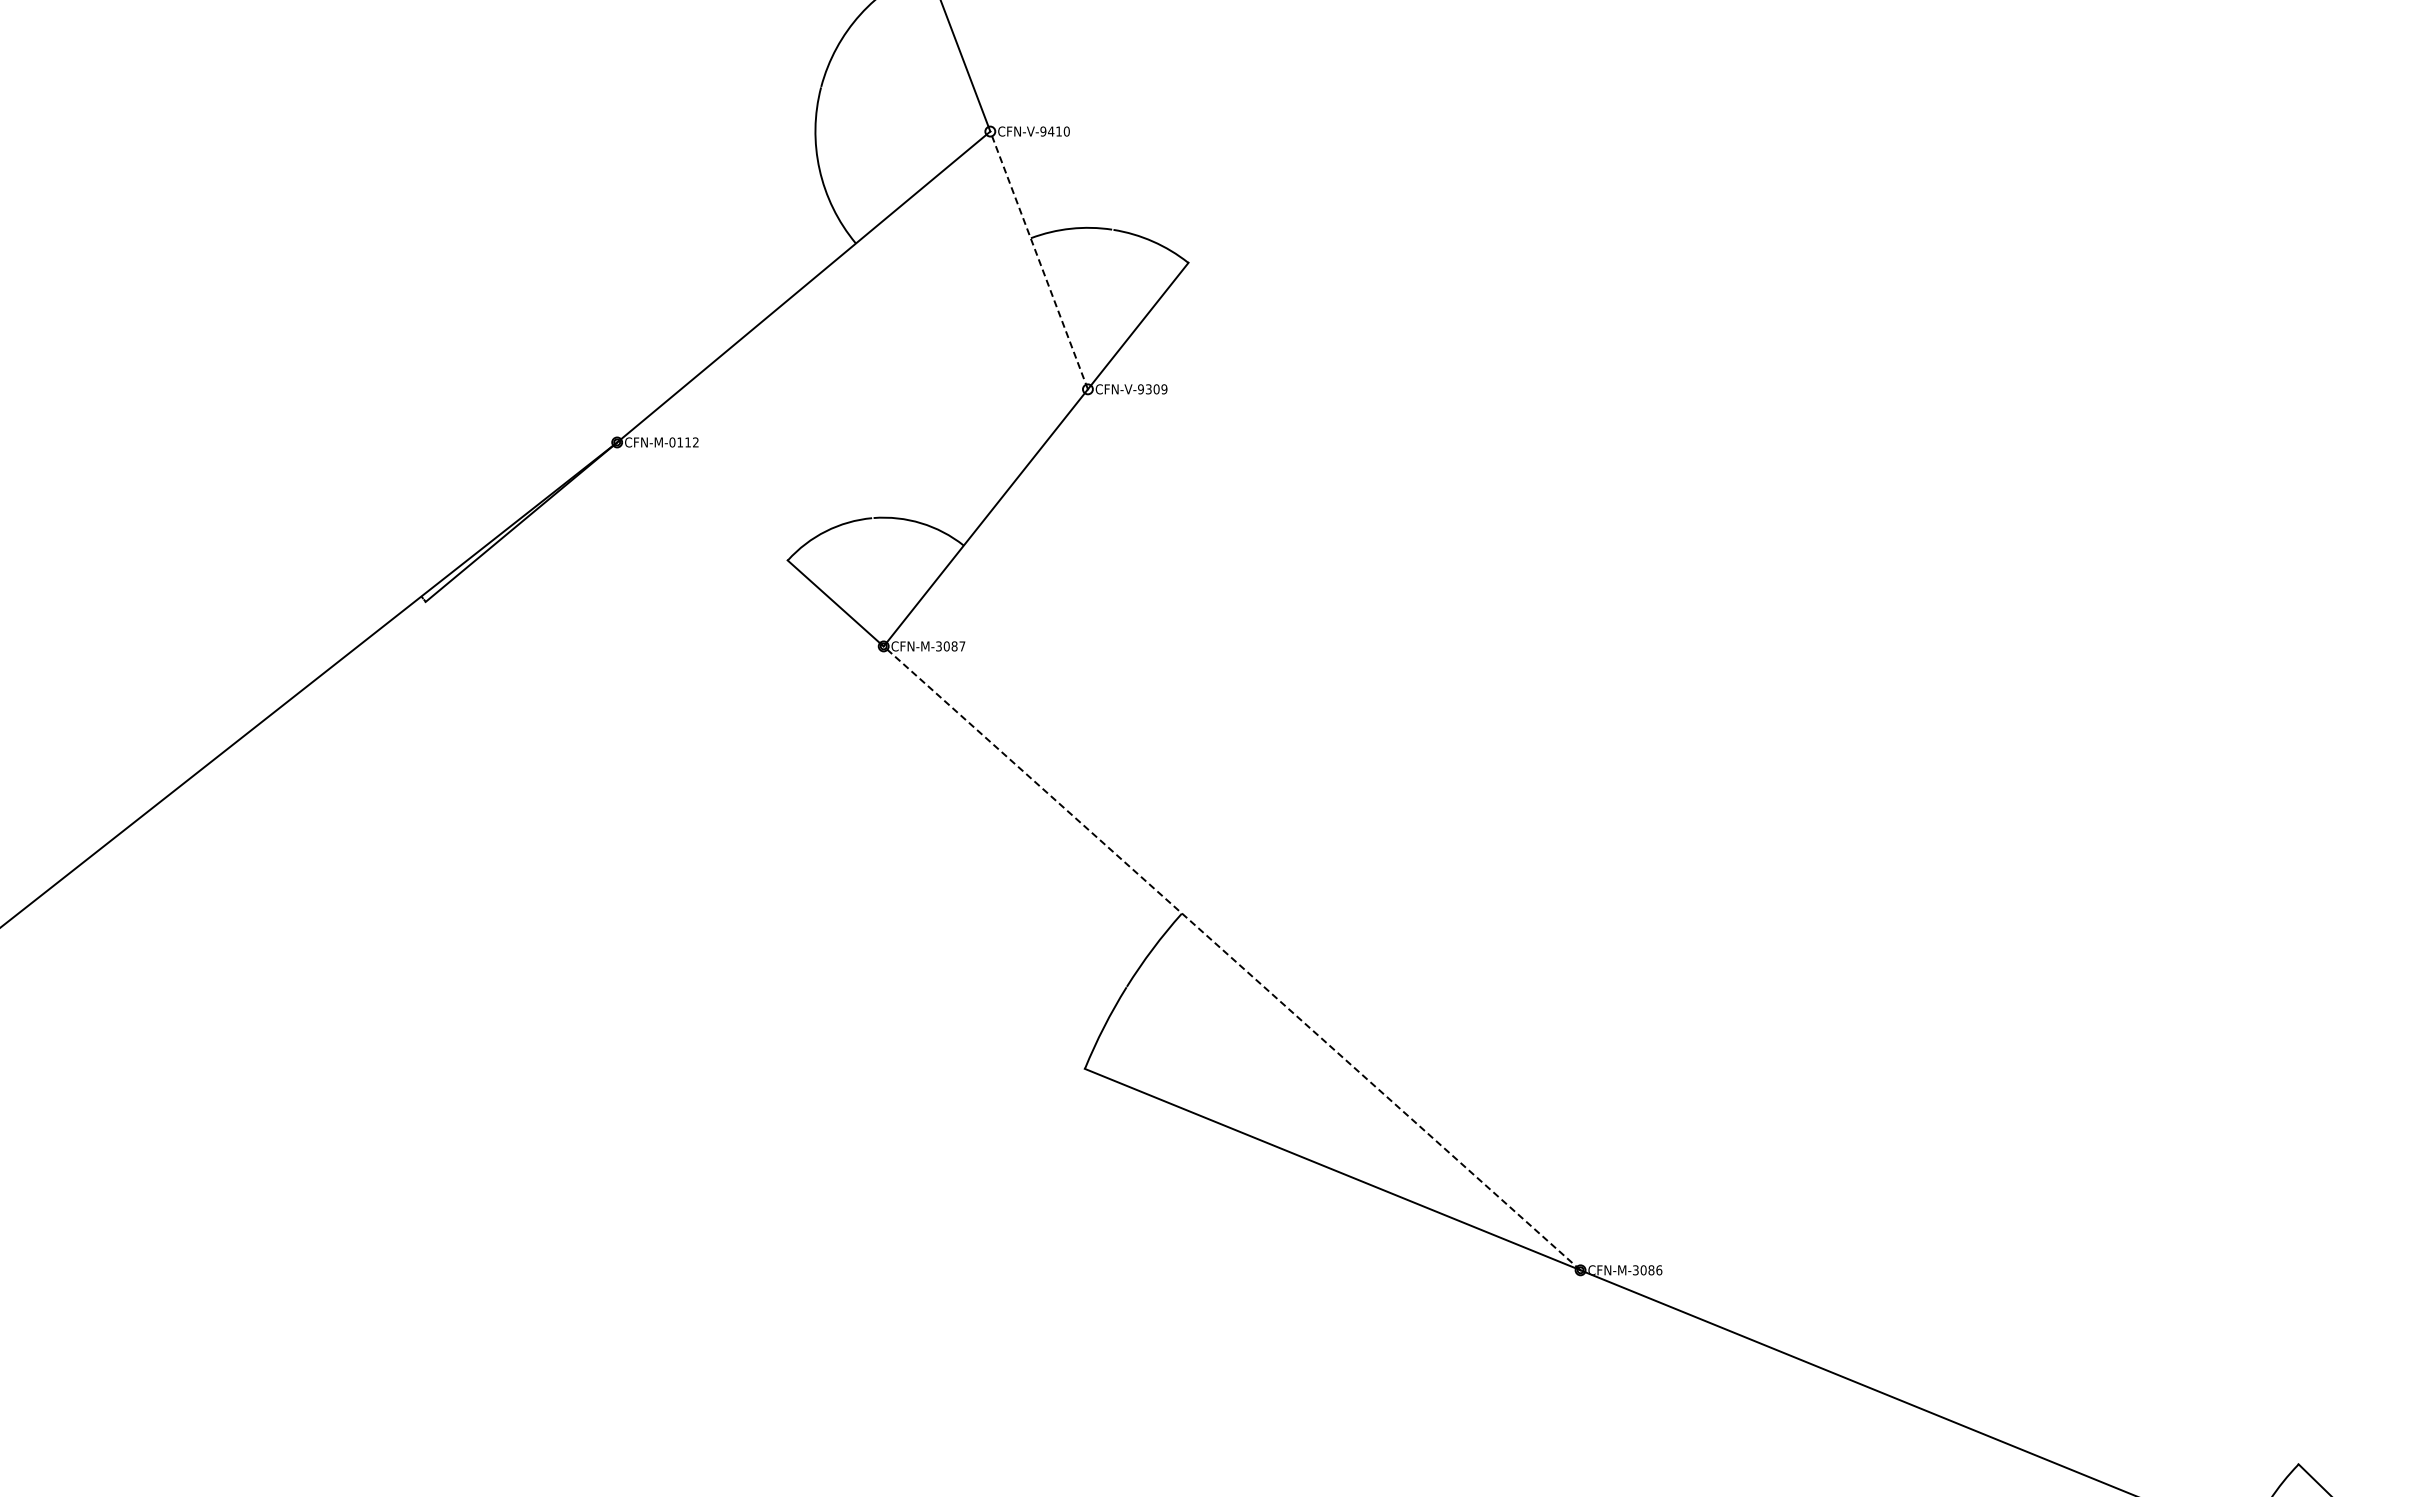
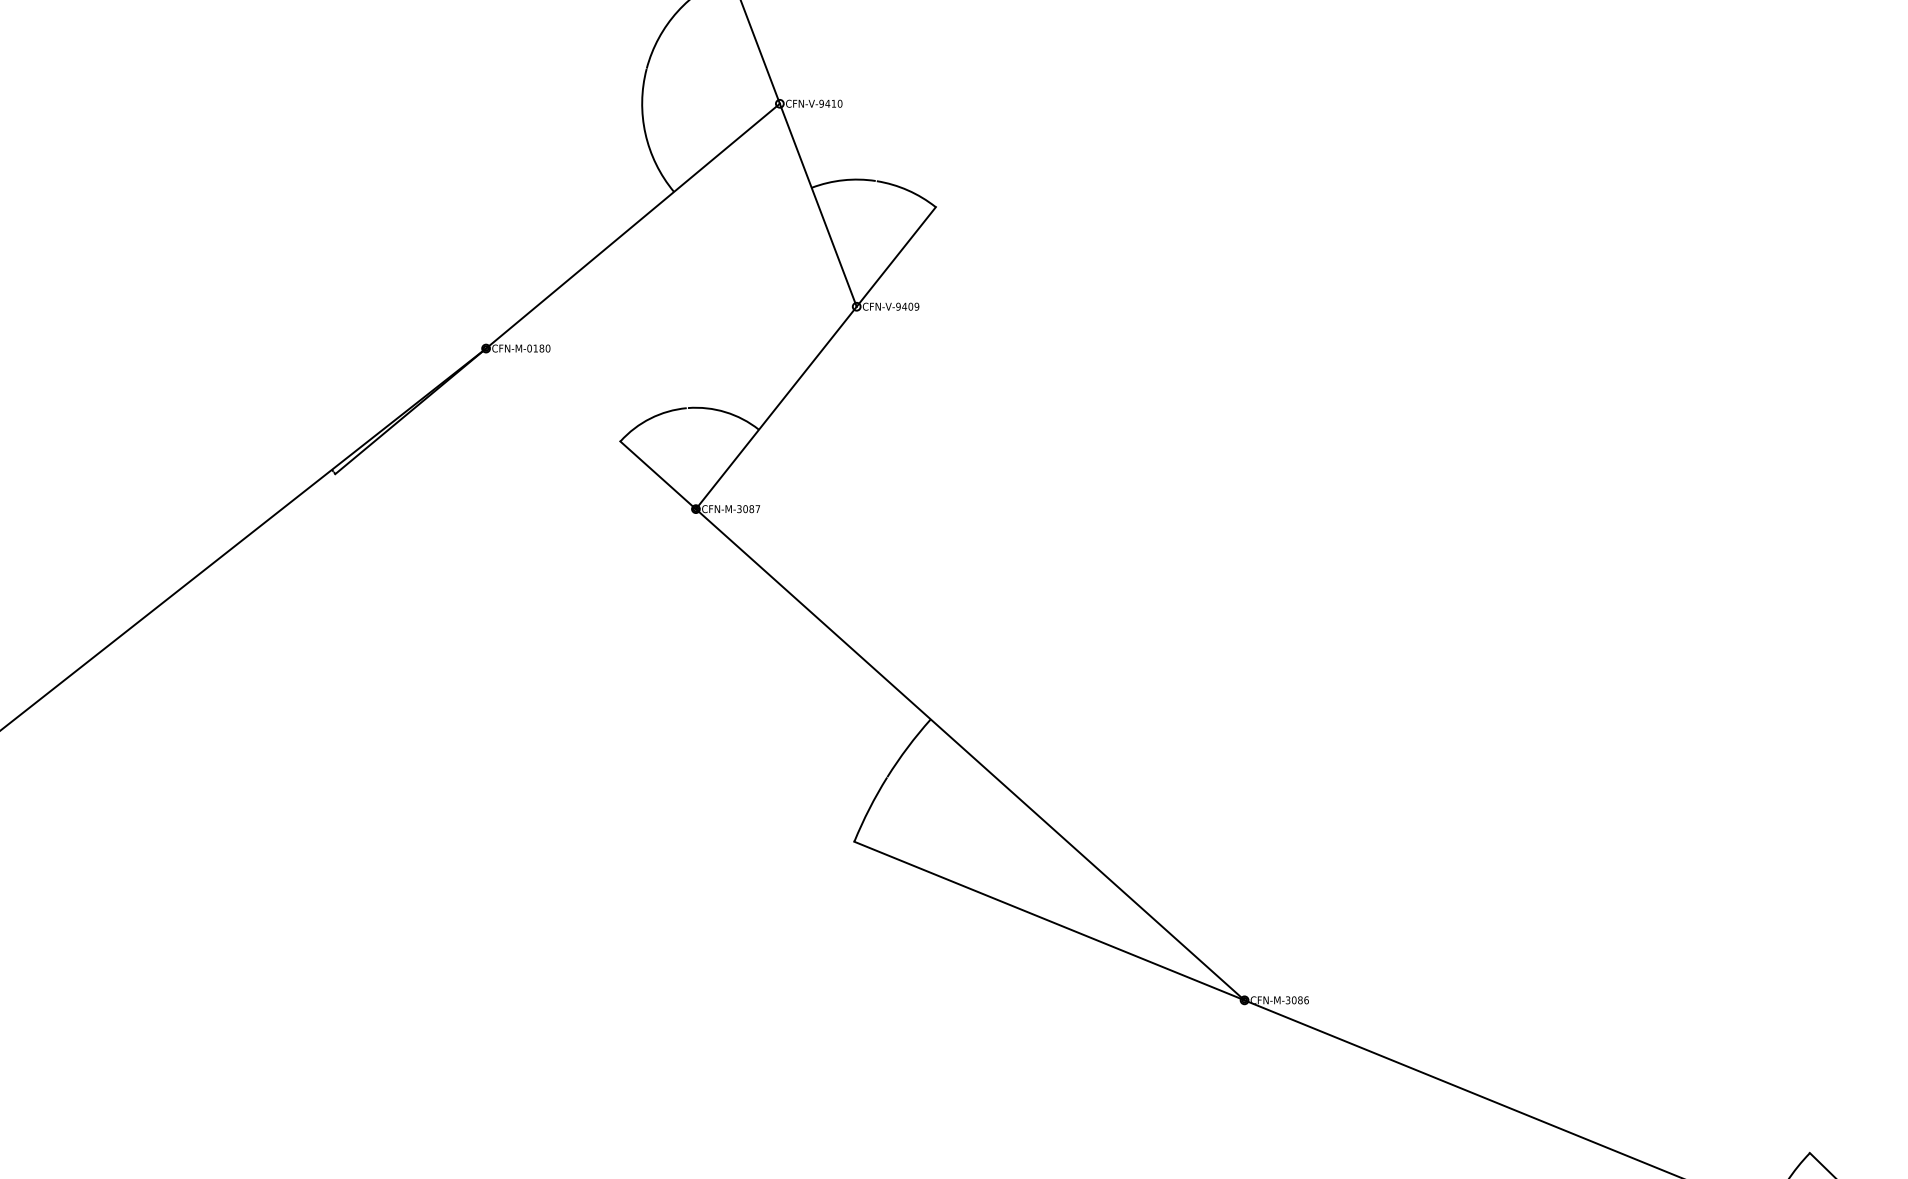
line: (1039, 260) -> (818, 205), dashed -> solid
text: (1148, 389) -> (904, 306), CFN-V-9309 -> CFN-V-9409
text: (691, 442) -> (544, 348), CFN-M-0112 -> CFN-M-0180
line: (1232, 958) -> (970, 754), dashed -> solid

